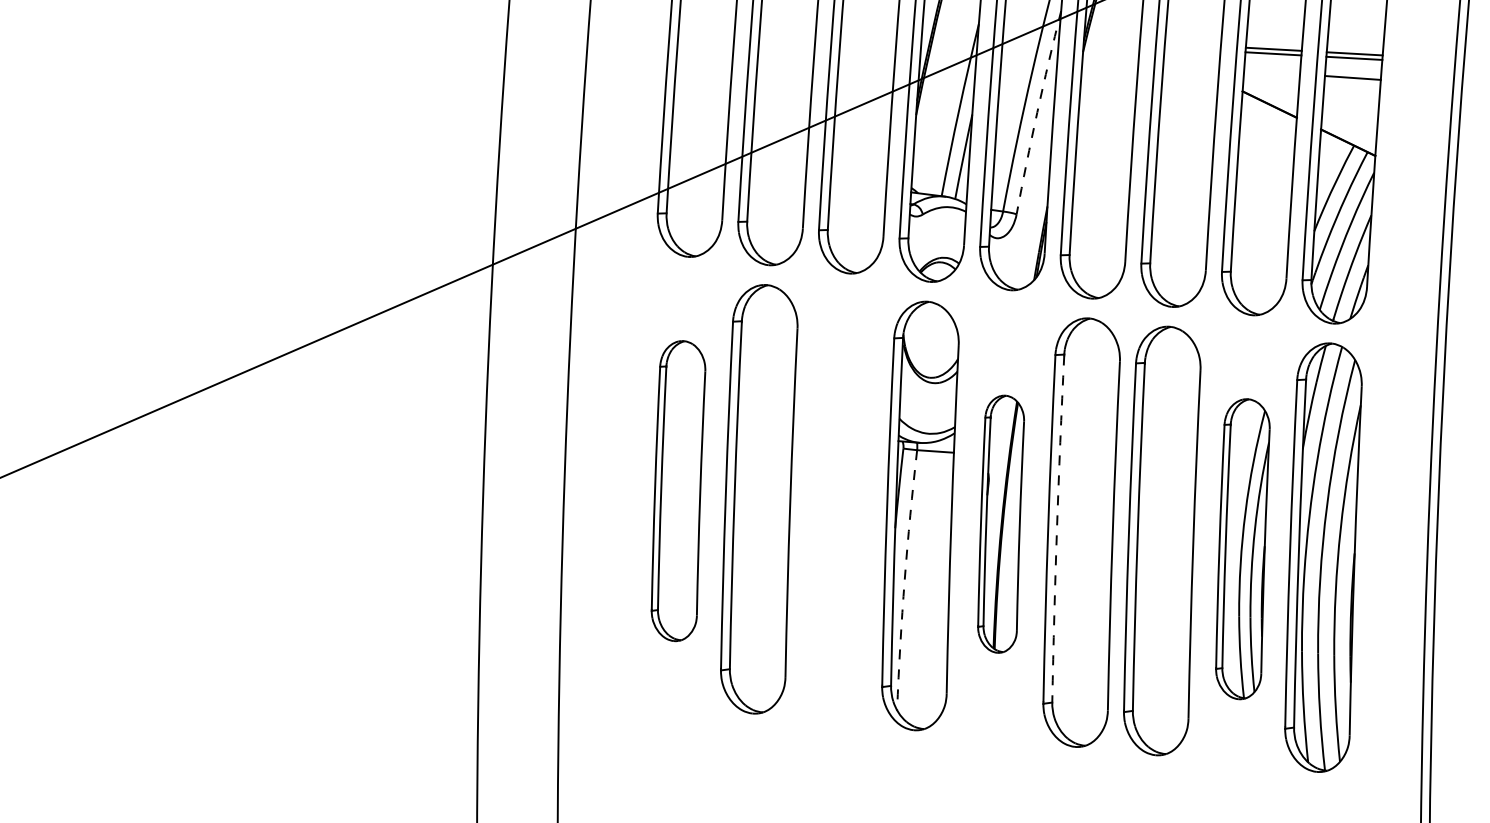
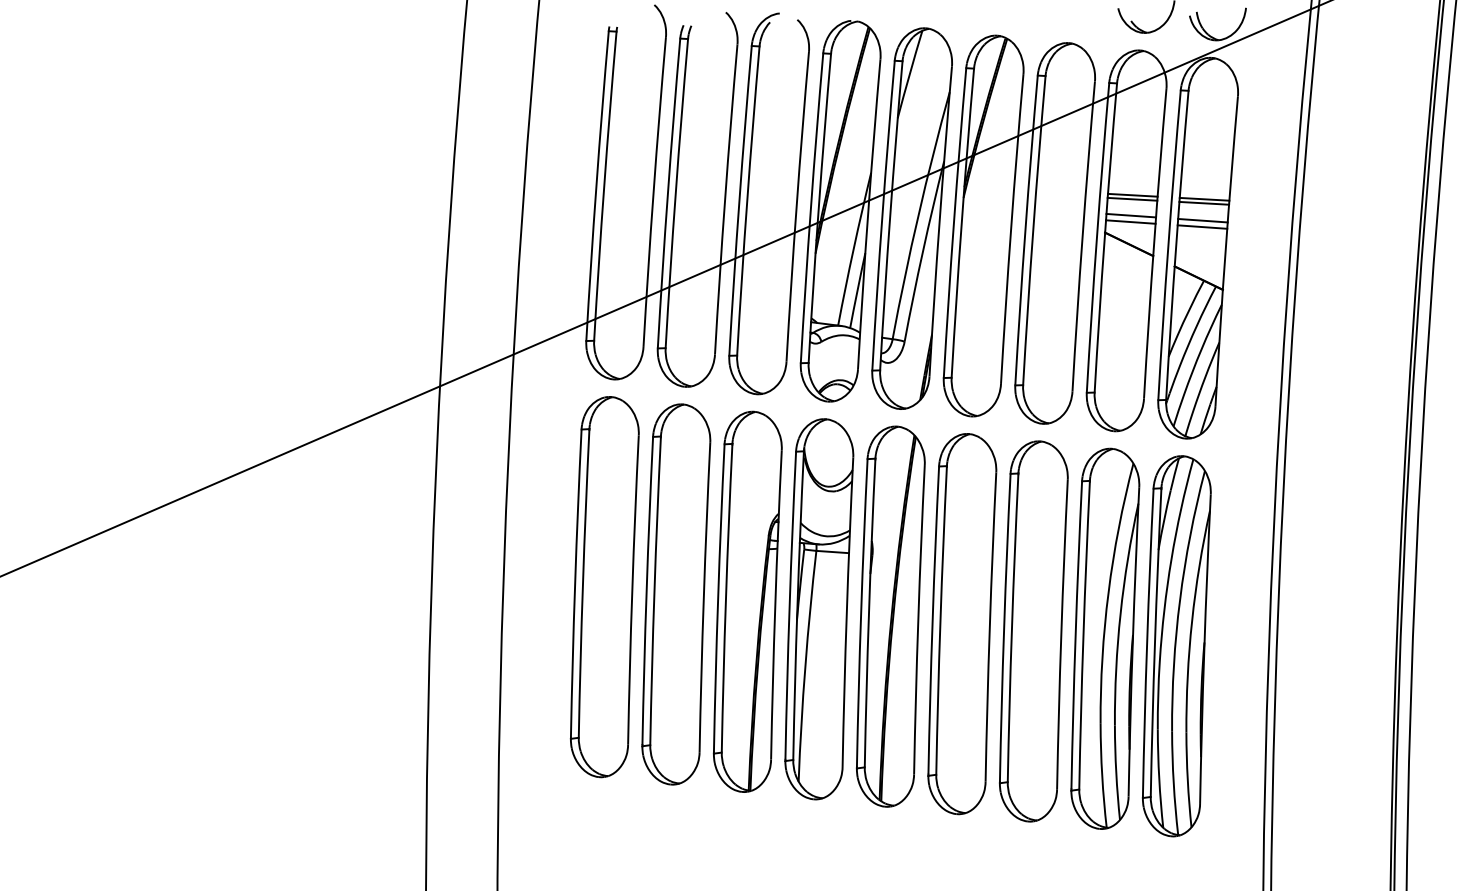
line: (1272, 72) -> (1131, 215), added
line: (1271, 78) -> (1130, 221), added
line: (1352, 84) -> (1202, 226), added
arc: (1037, 112) -> (923, 251), dashed -> solid
part: (678, 491) -> (604, 587), size x1.43
part: (839, 507) -> (747, 601), added
part: (1000, 524) -> (890, 616), size x1.67
arc: (1057, 528) -> (940, 620), dashed -> solid
part: (1243, 548) -> (1105, 638), size x1.43
arc: (904, 580) -> (805, 666), dashed -> solid

